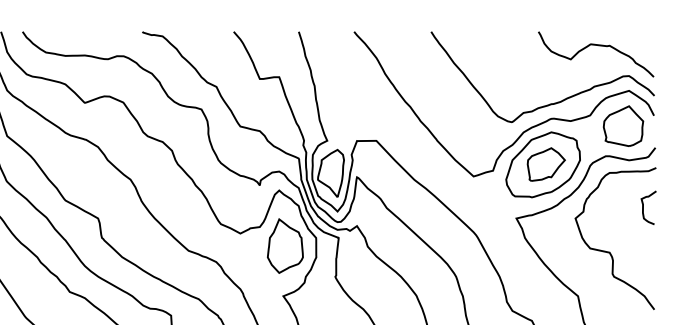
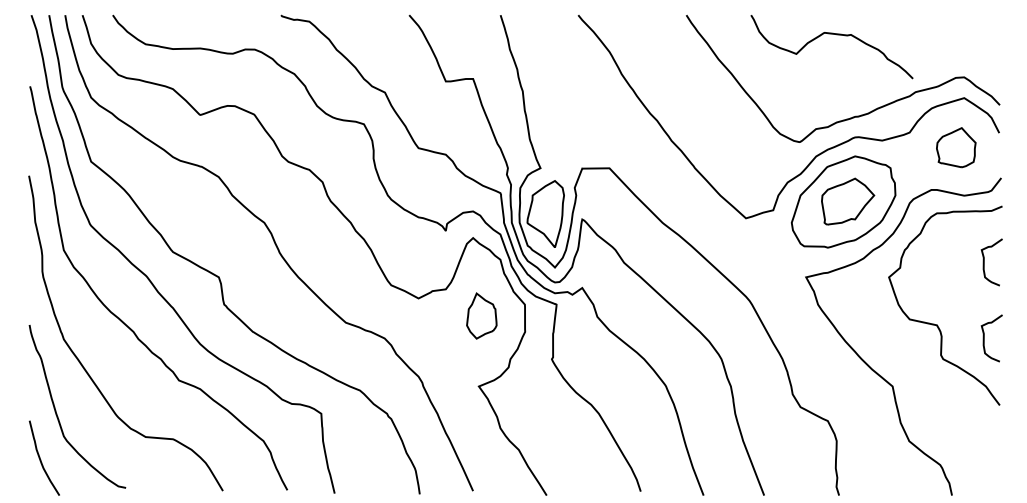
curve: (595, 45) -> (831, 34), moved
part: (622, 126) -> (955, 147), size x0.7
part: (285, 245) -> (481, 315), size x0.6
curve: (643, 262) -> (984, 338), added

